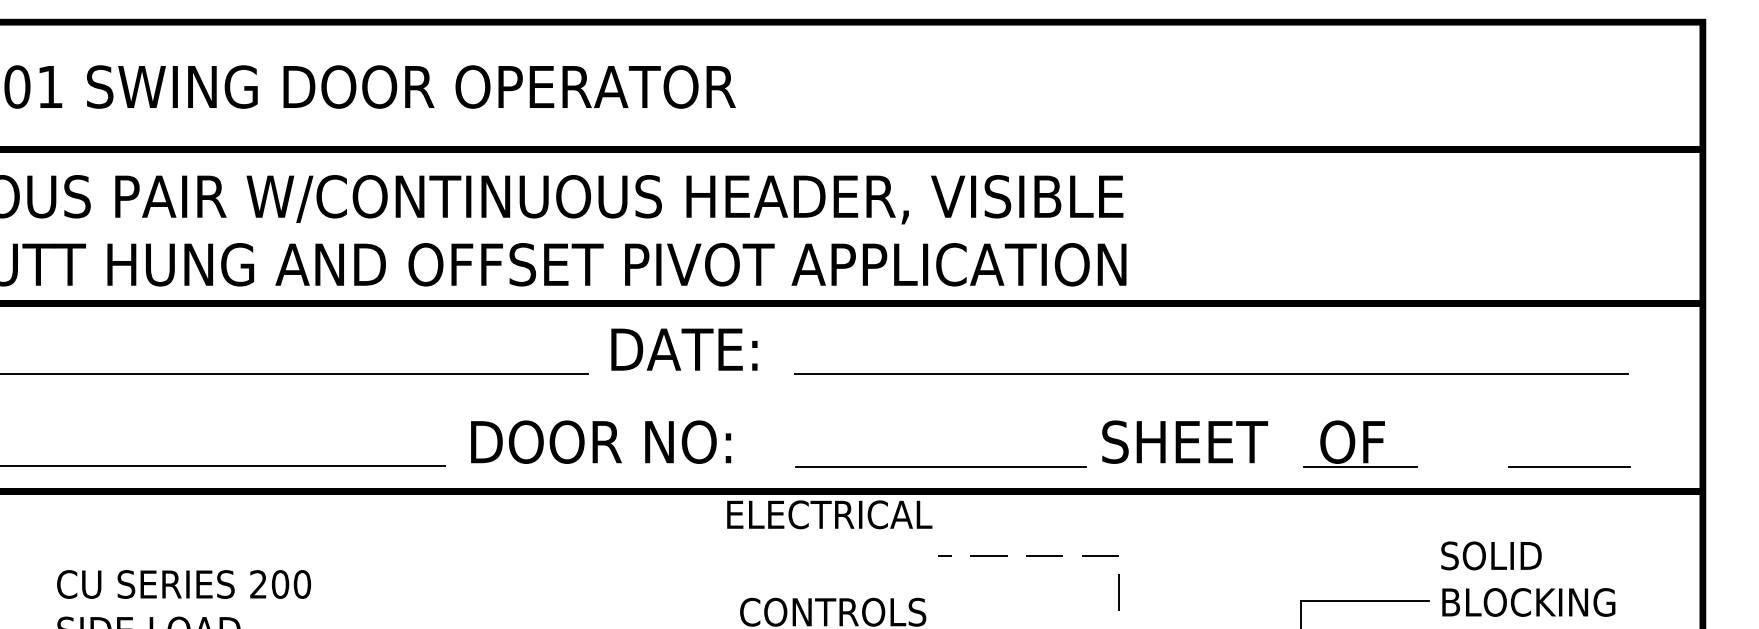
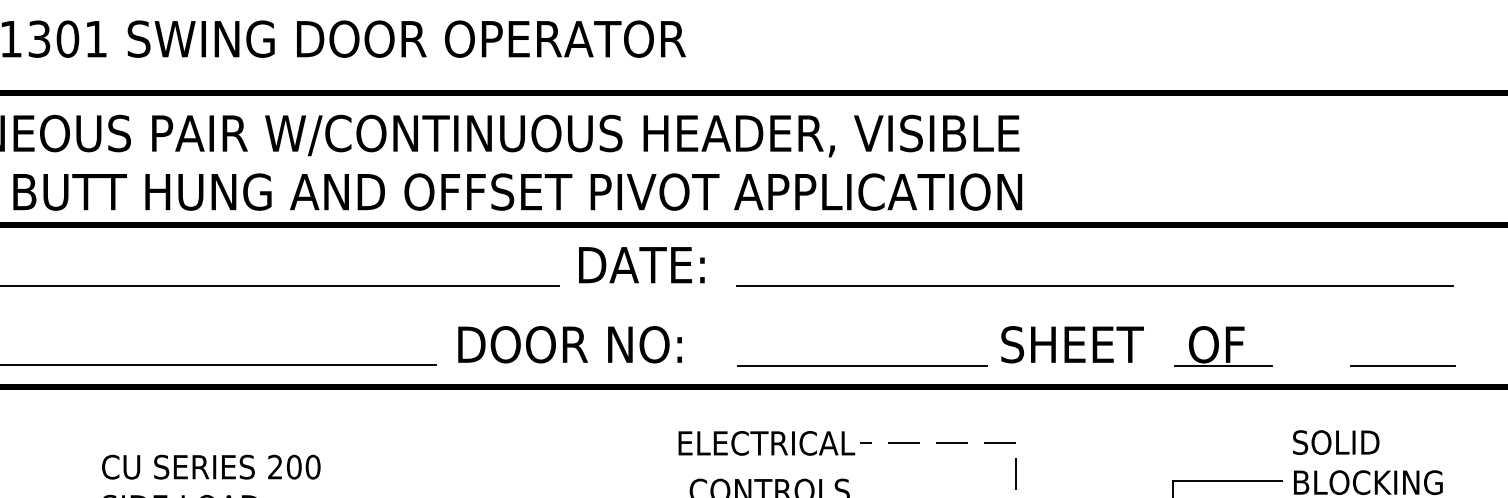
text: (829, 514) -> (766, 443), moved

